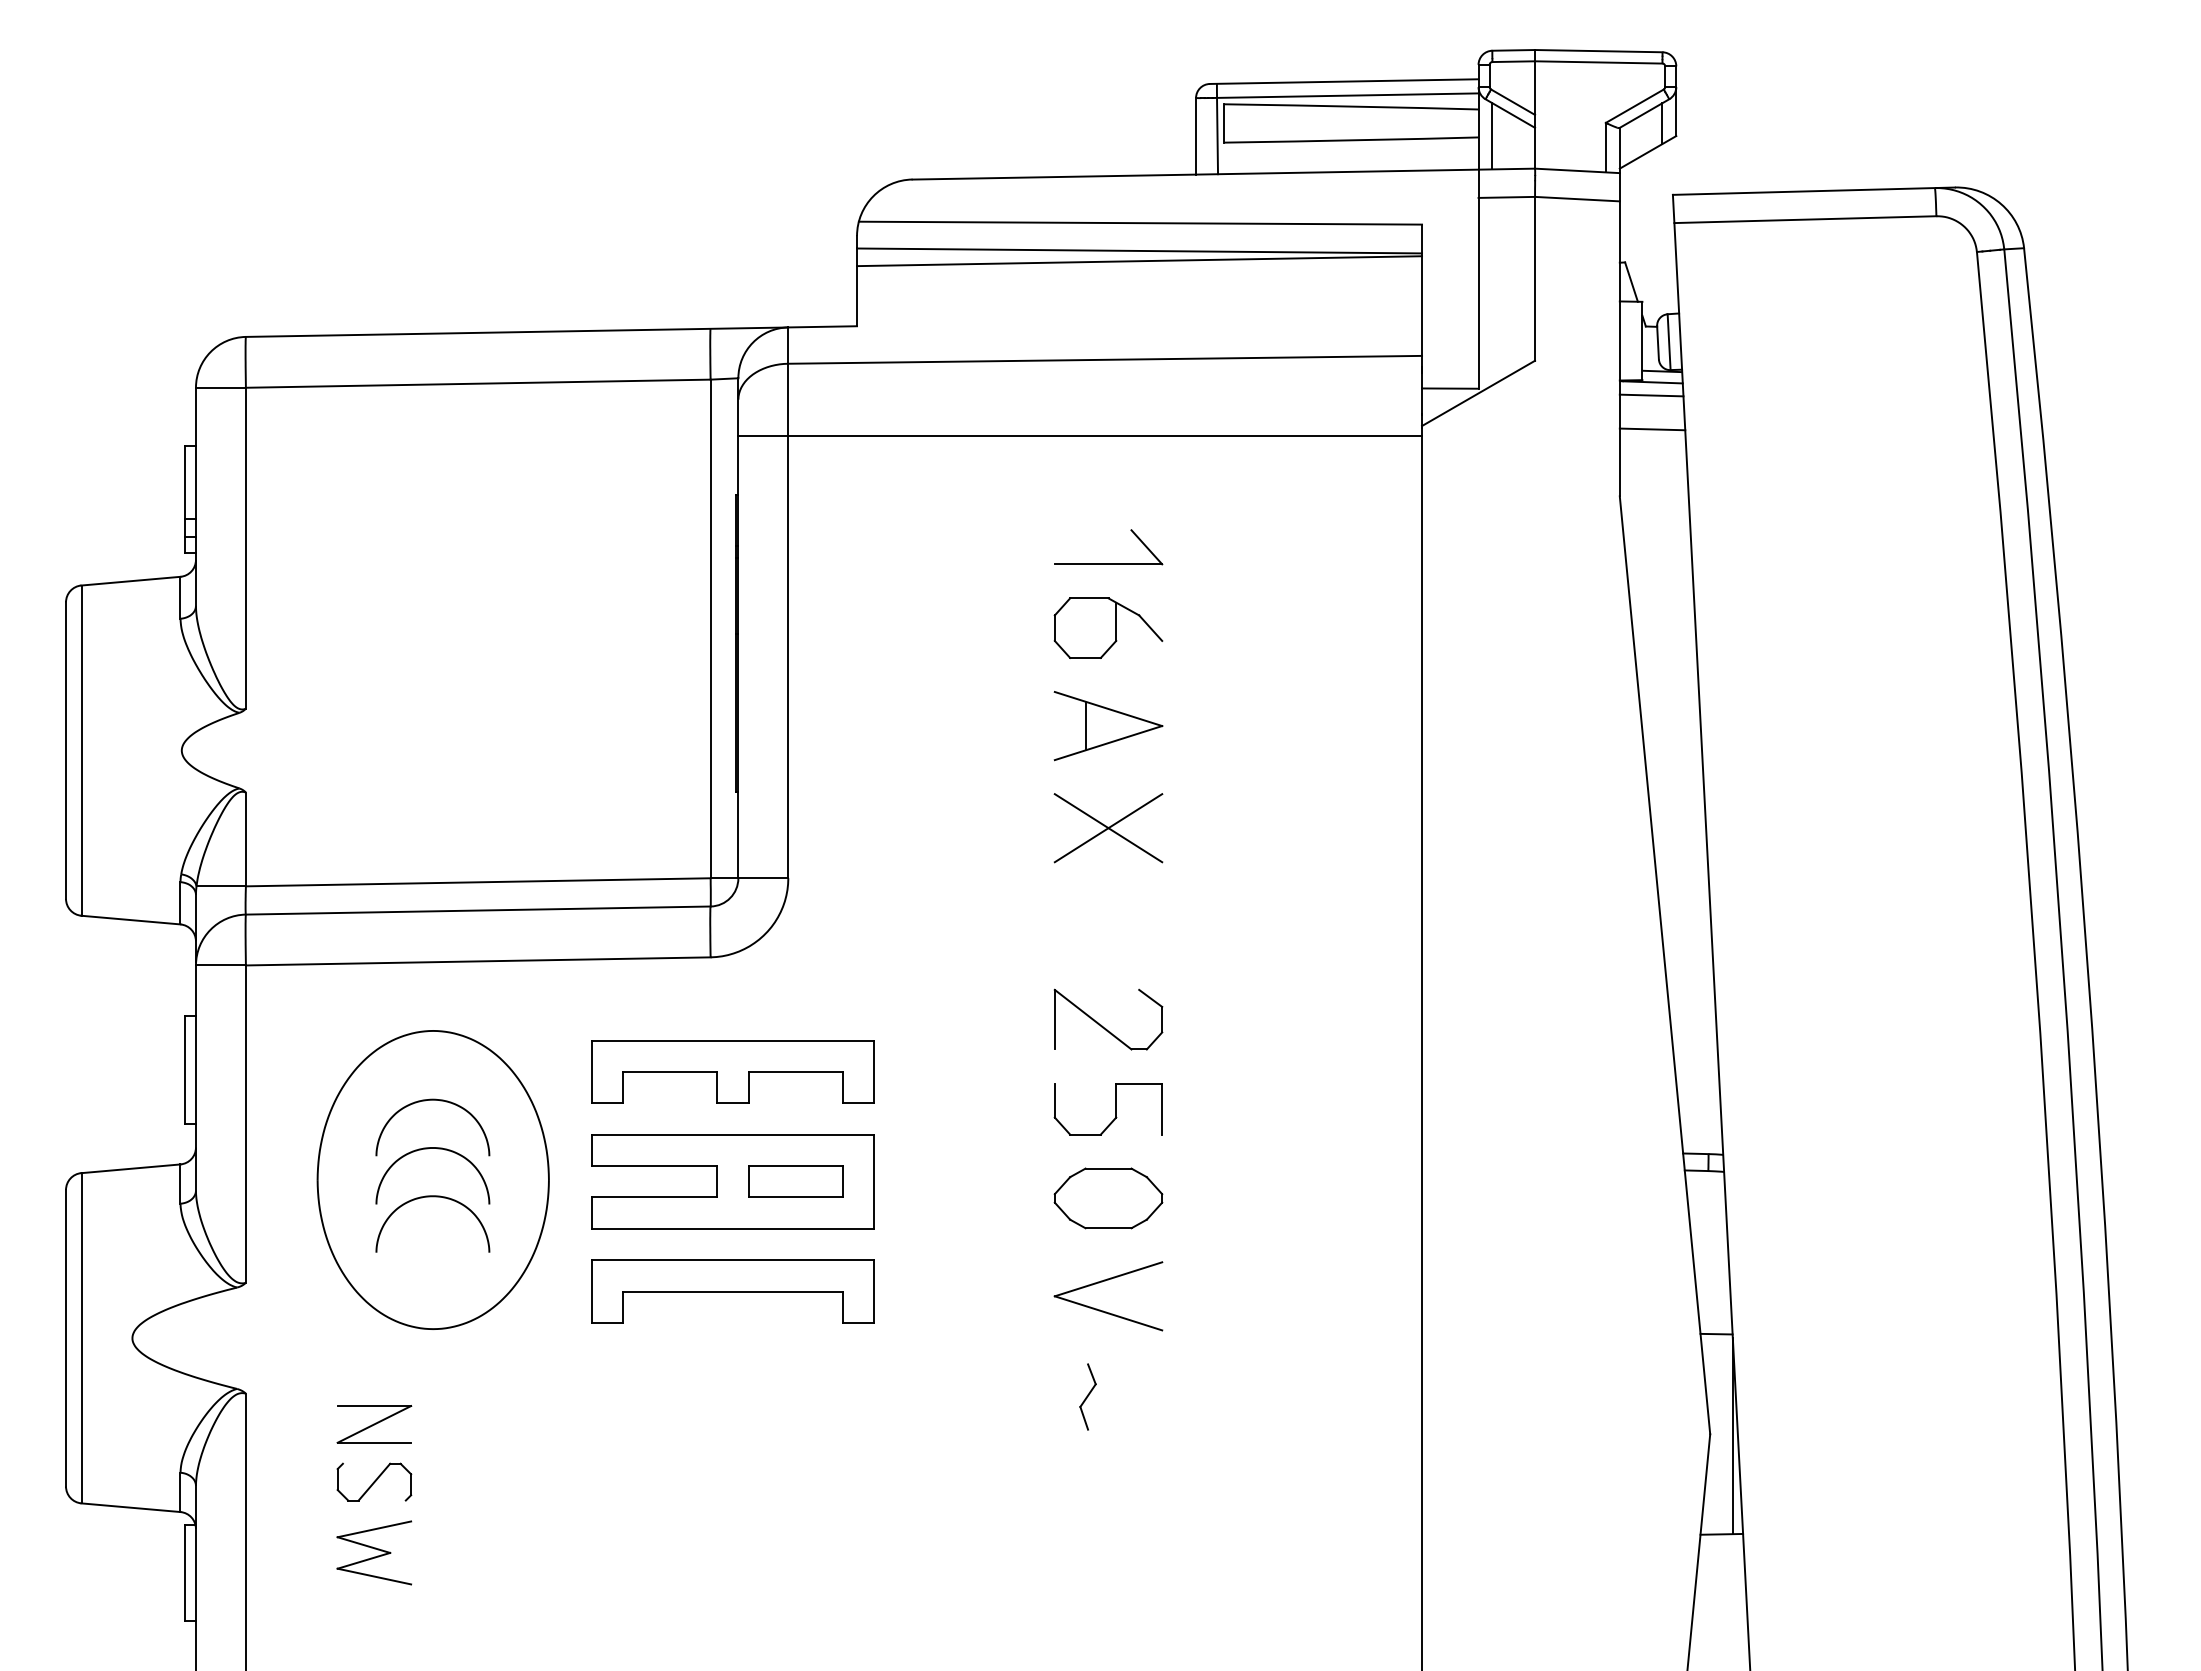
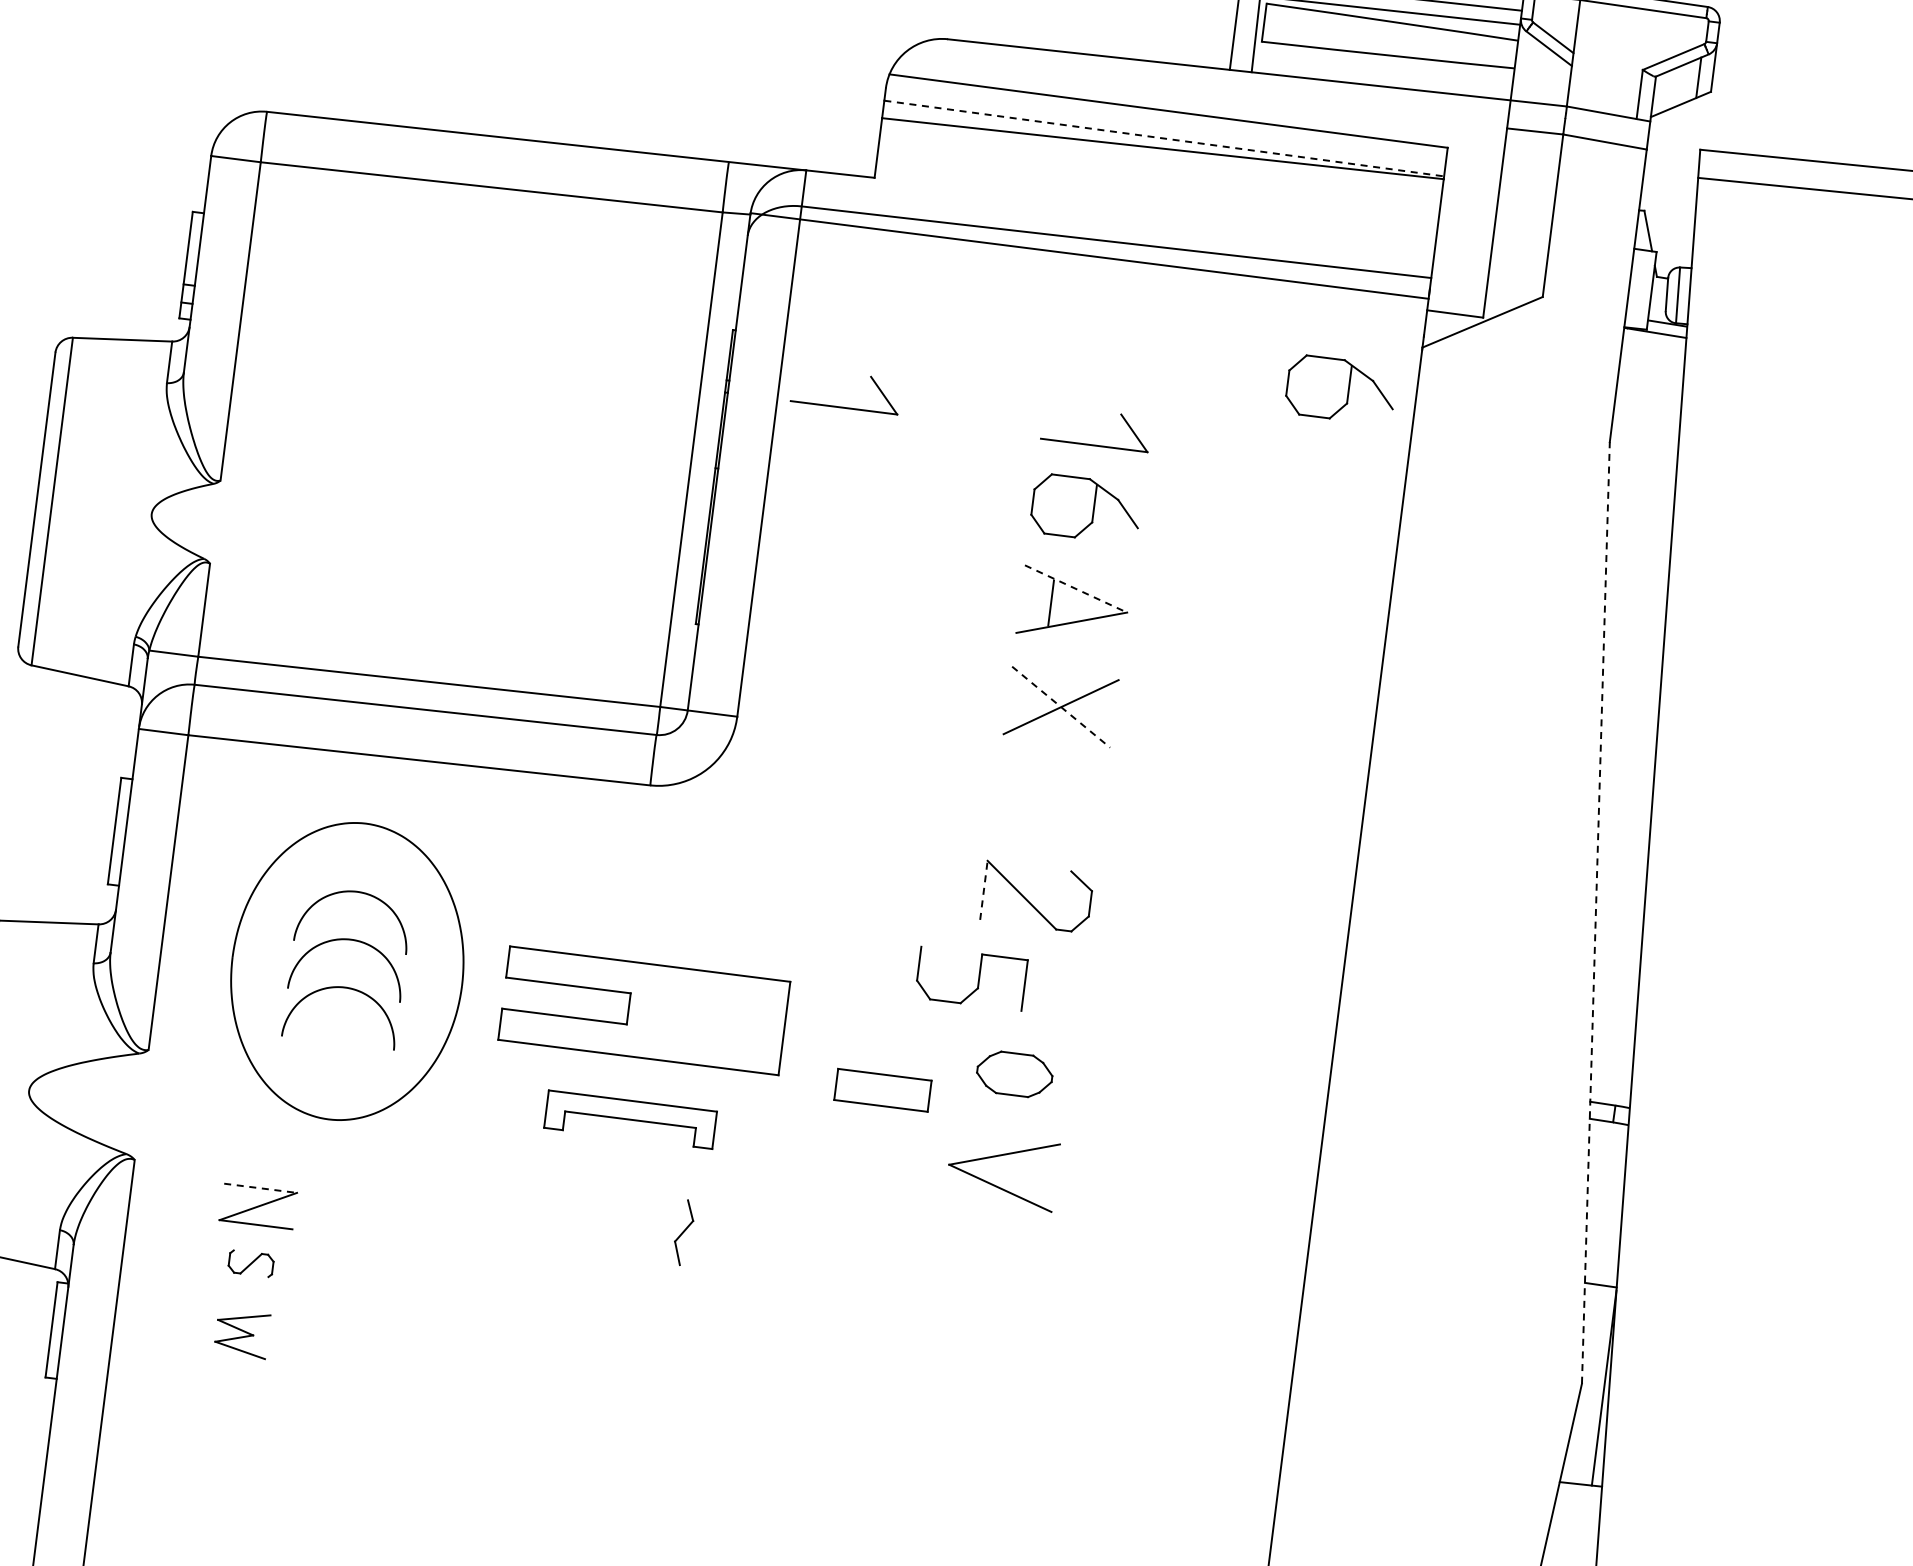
line: (1492, 136) -> (1528, 69), removed
line: (1139, 250) -> (1164, 138), solid -> dashed
line: (1651, 395) -> (1653, 346), removed
line: (1652, 429) -> (1650, 379), removed
line: (1080, 435) -> (1089, 255), moved
part: (1346, 477) -> (1341, 389), added
part: (855, 557) -> (844, 406), added
line: (1109, 709) -> (1076, 589), solid -> dashed
line: (1108, 828) -> (1061, 707), solid -> dashed
line: (1664, 964) -> (1595, 912), solid -> dashed
line: (1054, 1019) -> (983, 890), solid -> dashed
part: (732, 1071) -> (657, 901), removed
part: (1115, 1109) -> (978, 980), moved
part: (795, 1181) -> (882, 1090), moved
part: (1108, 1198) -> (1014, 1074), size x0.7
part: (732, 1291) -> (630, 1119), size x0.6
part: (1087, 1396) -> (683, 1232), moved
line: (374, 1406) -> (260, 1188), solid -> dashed
part: (374, 1481) -> (251, 1263), size x0.6
part: (374, 1552) -> (242, 1333), size x0.7

